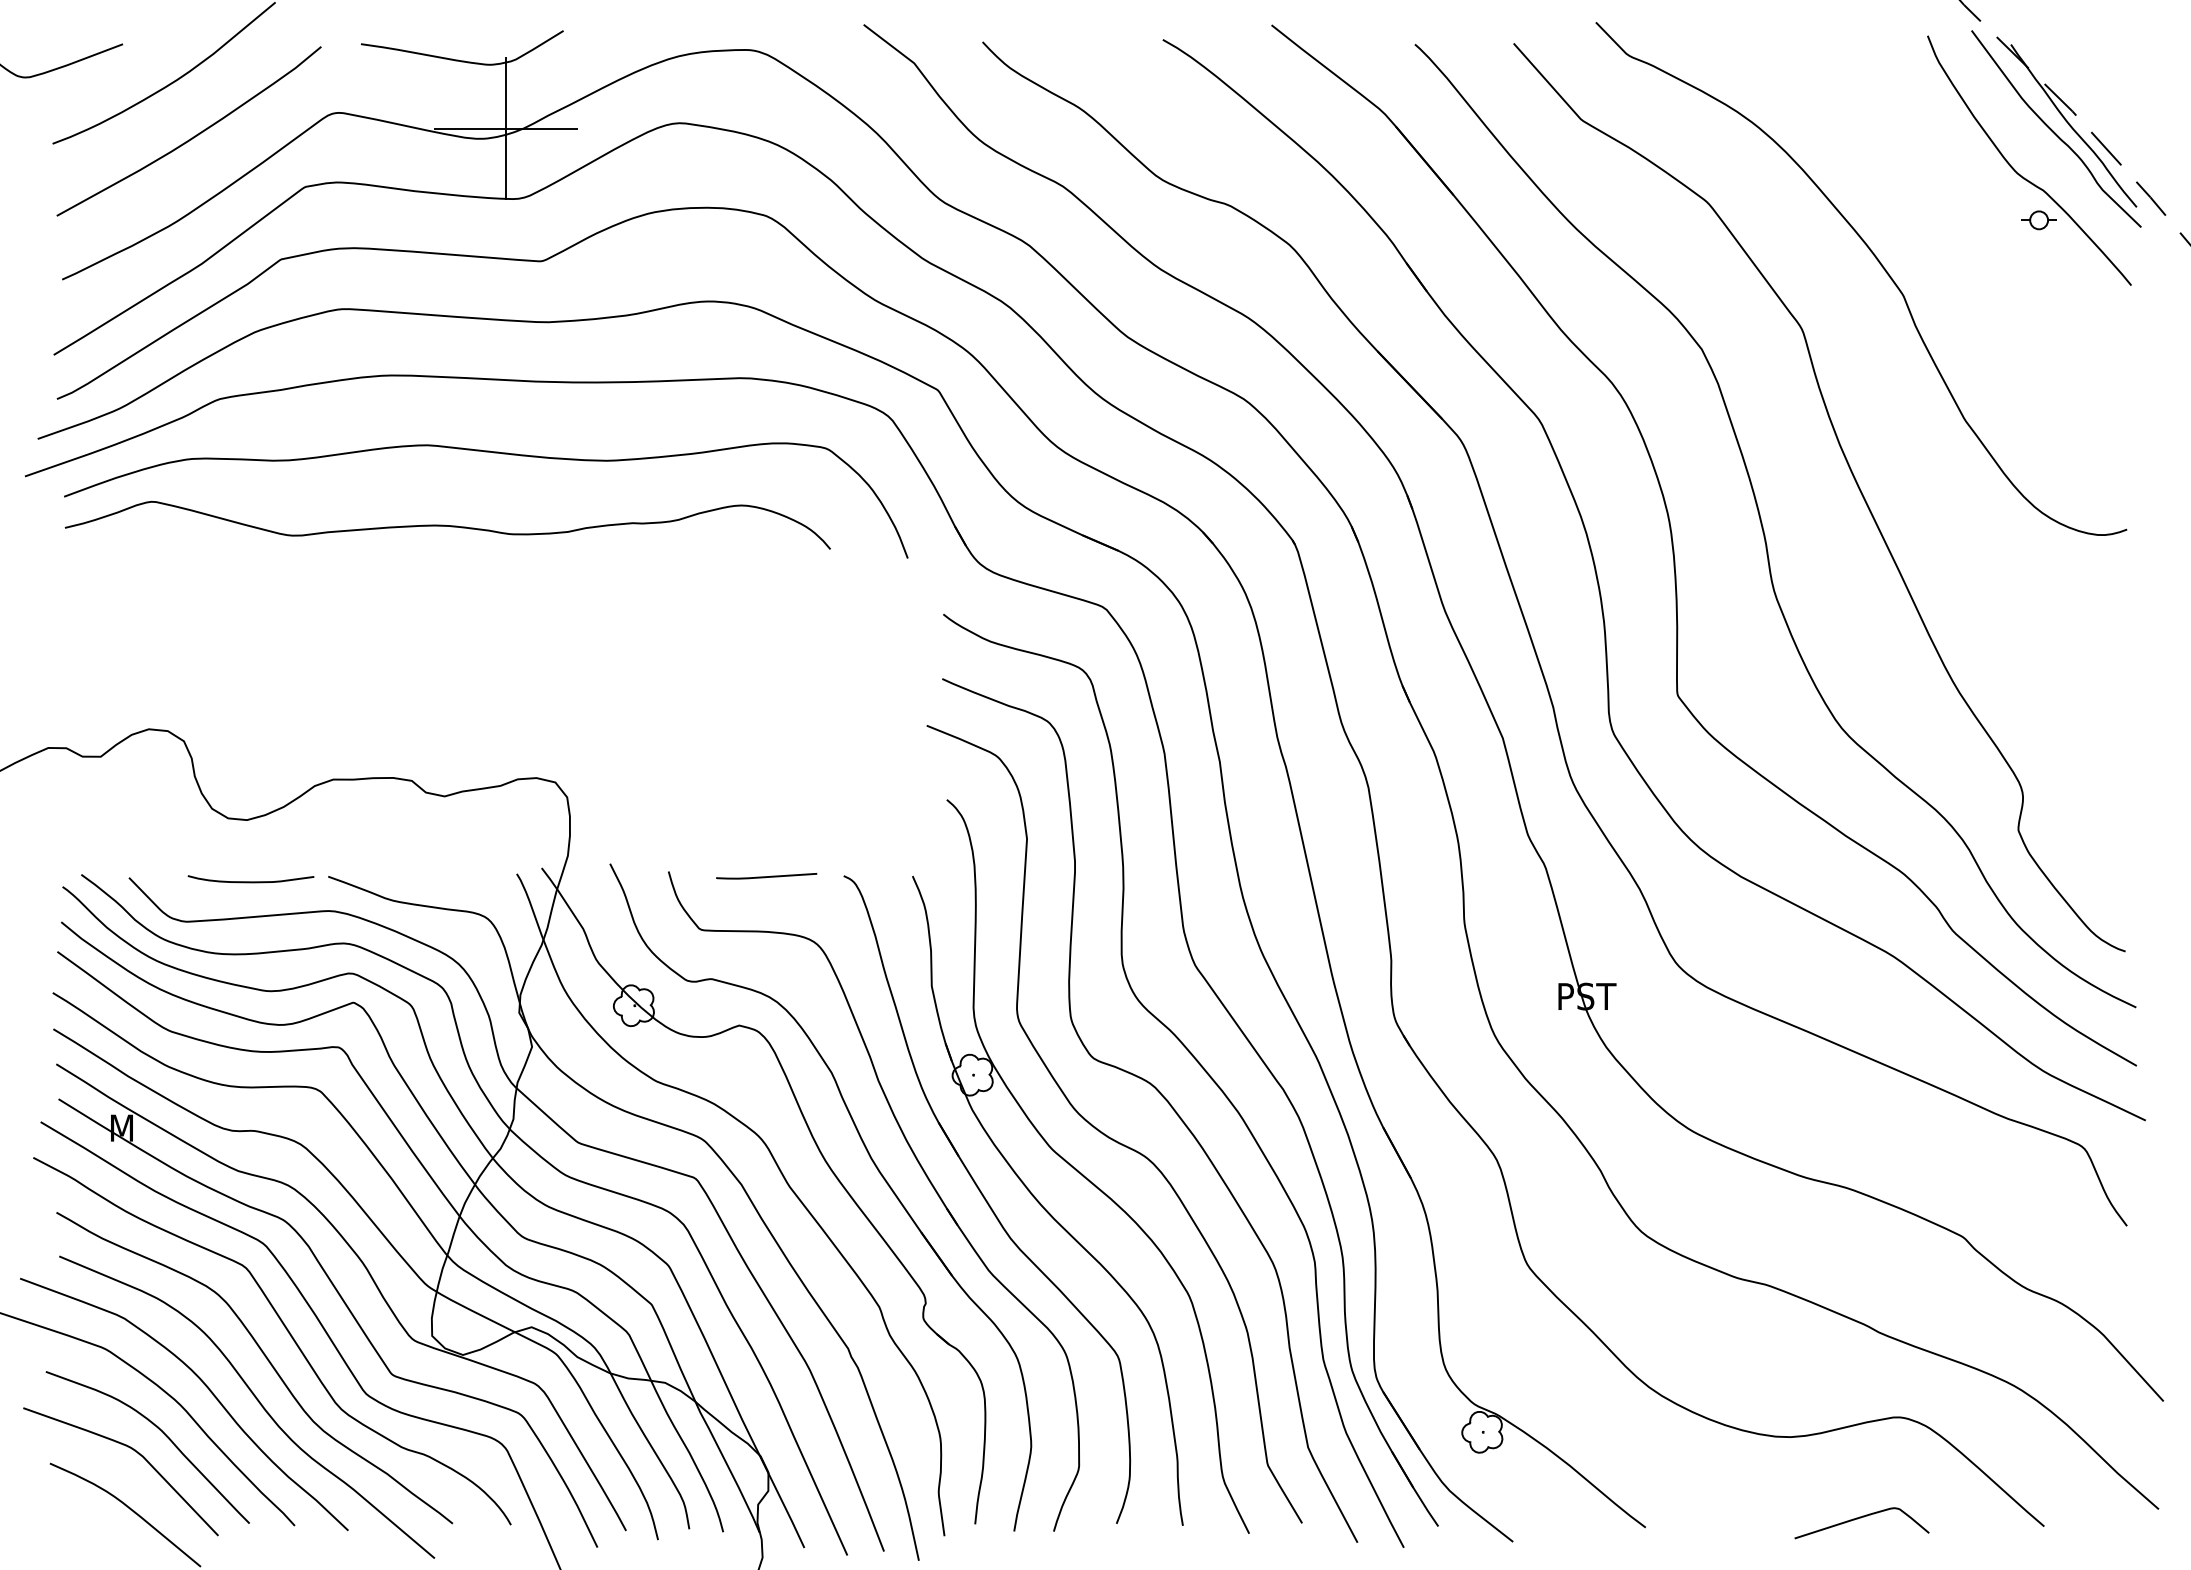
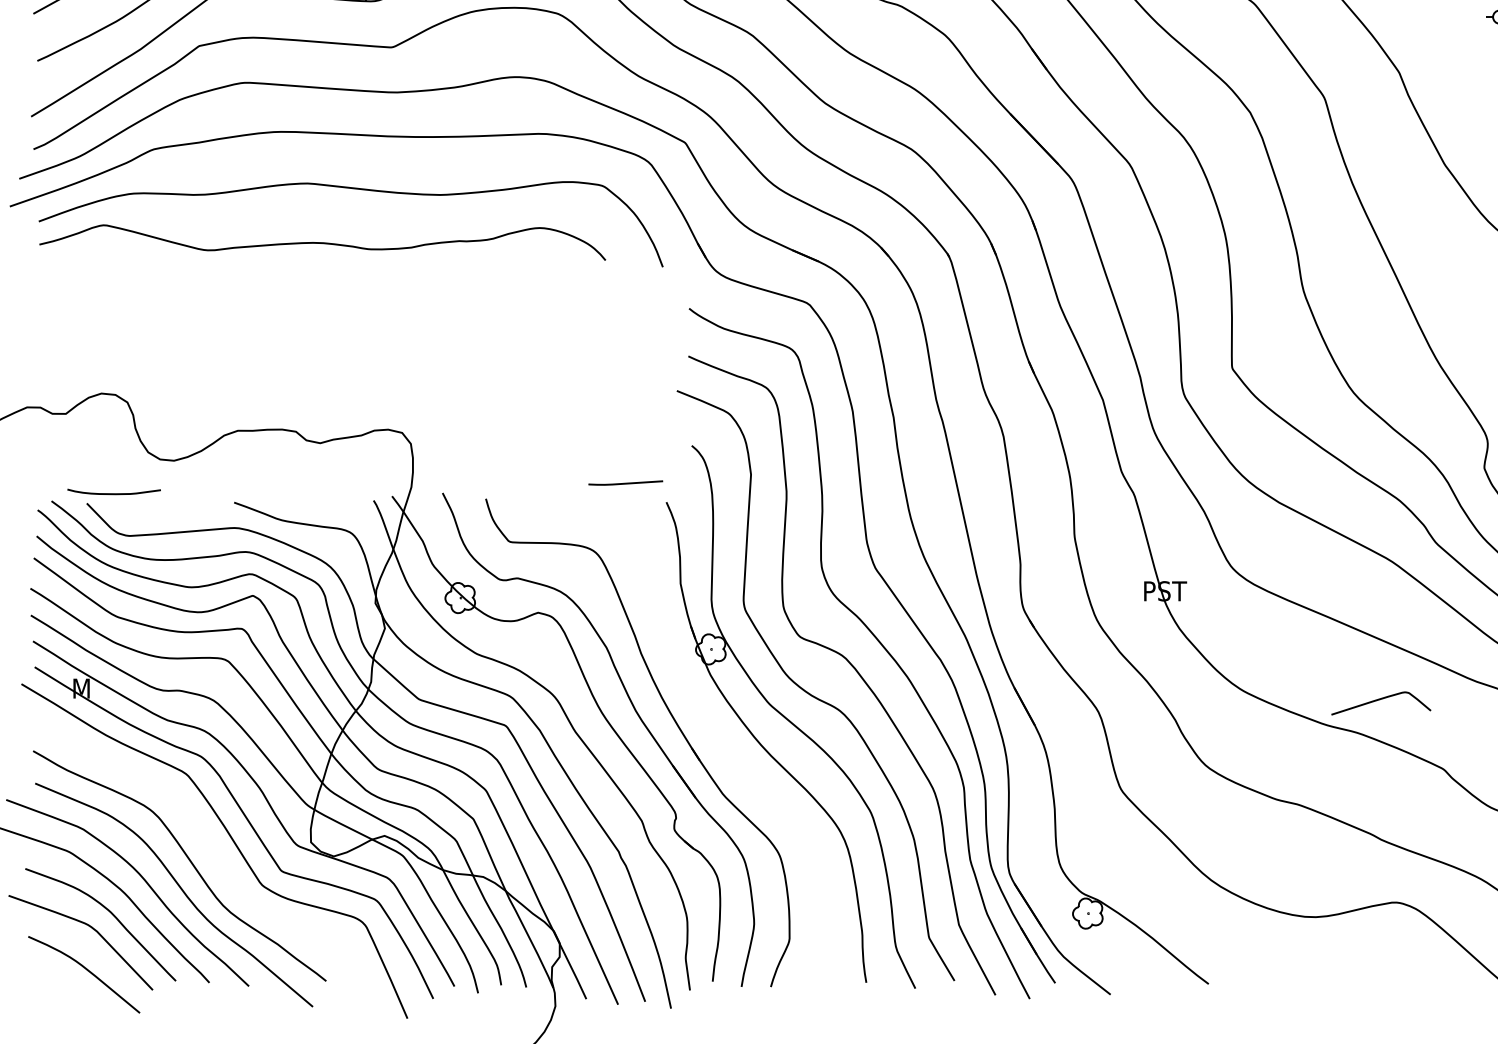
curve: (766, 876) -> (625, 483), moved
curve: (250, 881) -> (113, 493), moved
part: (987, 1199) -> (721, 741), removed
curve: (286, 1330) -> (203, 838), removed
curve: (1861, 1518) -> (1380, 699), moved

